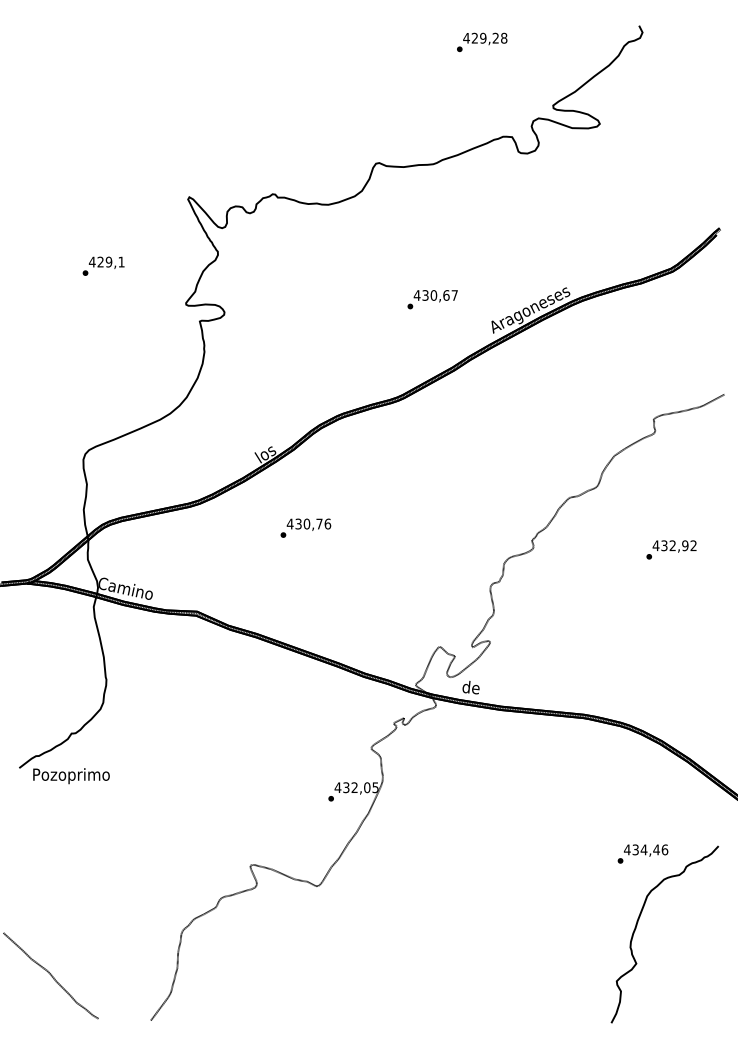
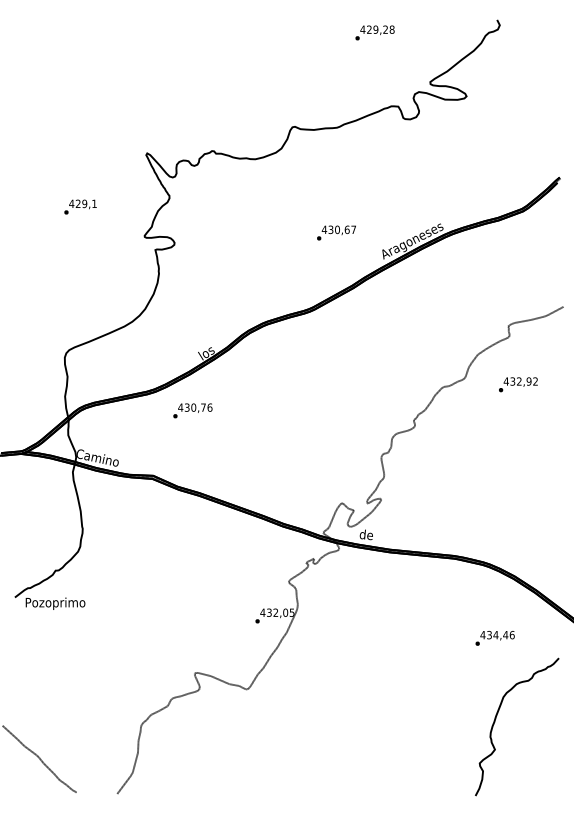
text: (305, 527) -> (192, 410), moved
text: (671, 549) -> (518, 384), moved
text: (642, 854) -> (494, 638), moved

